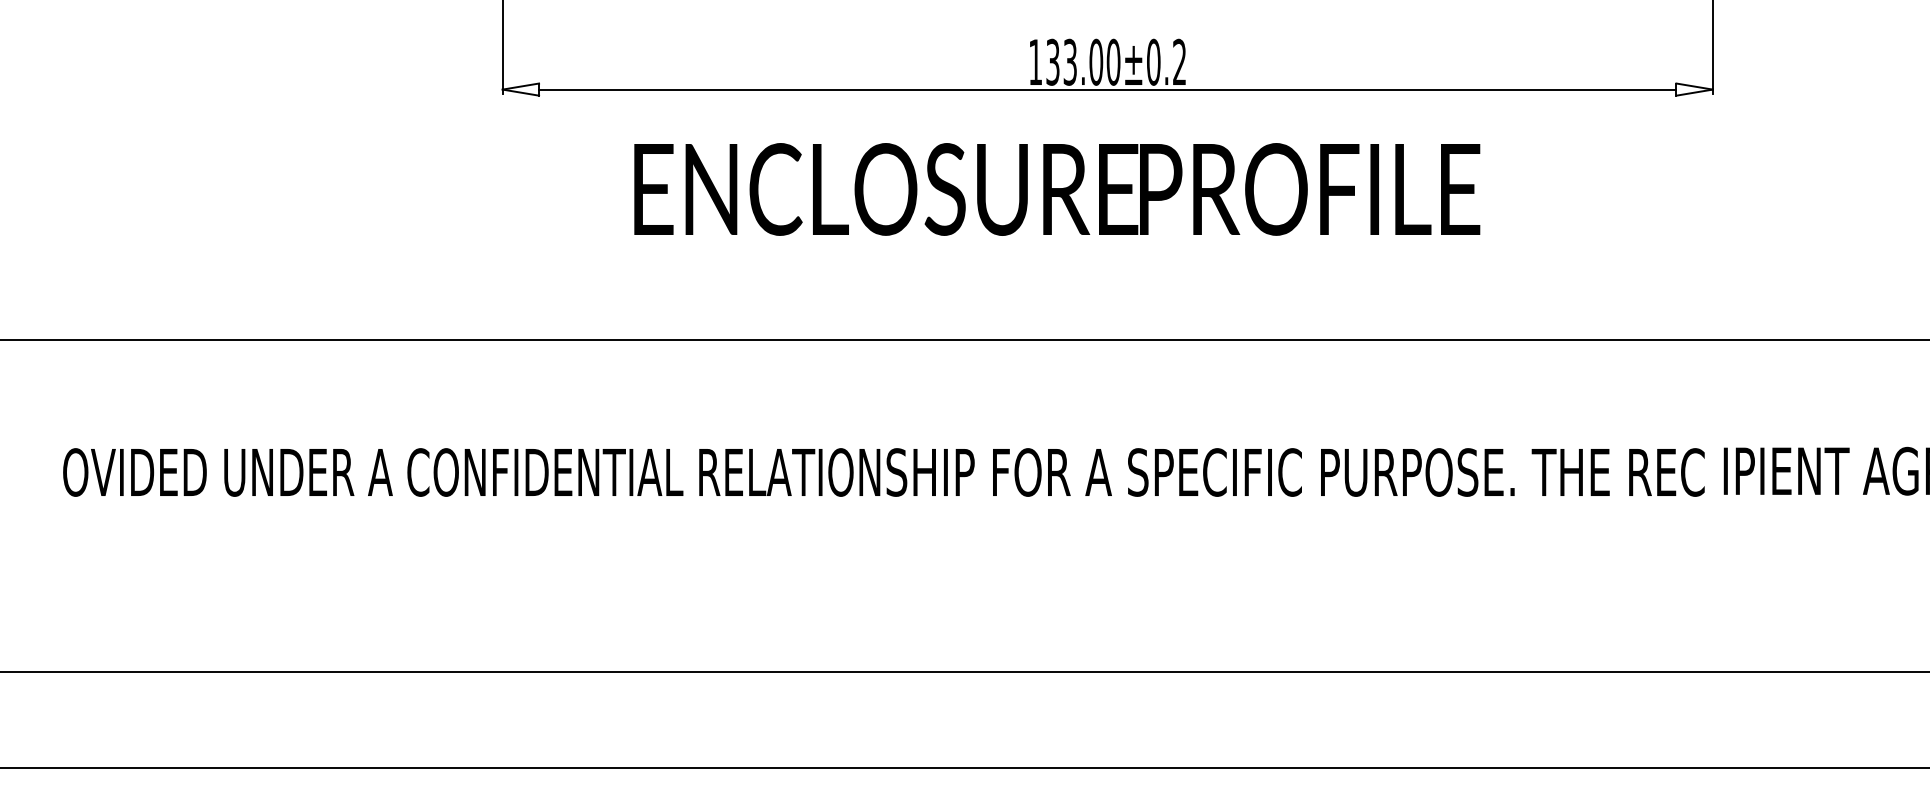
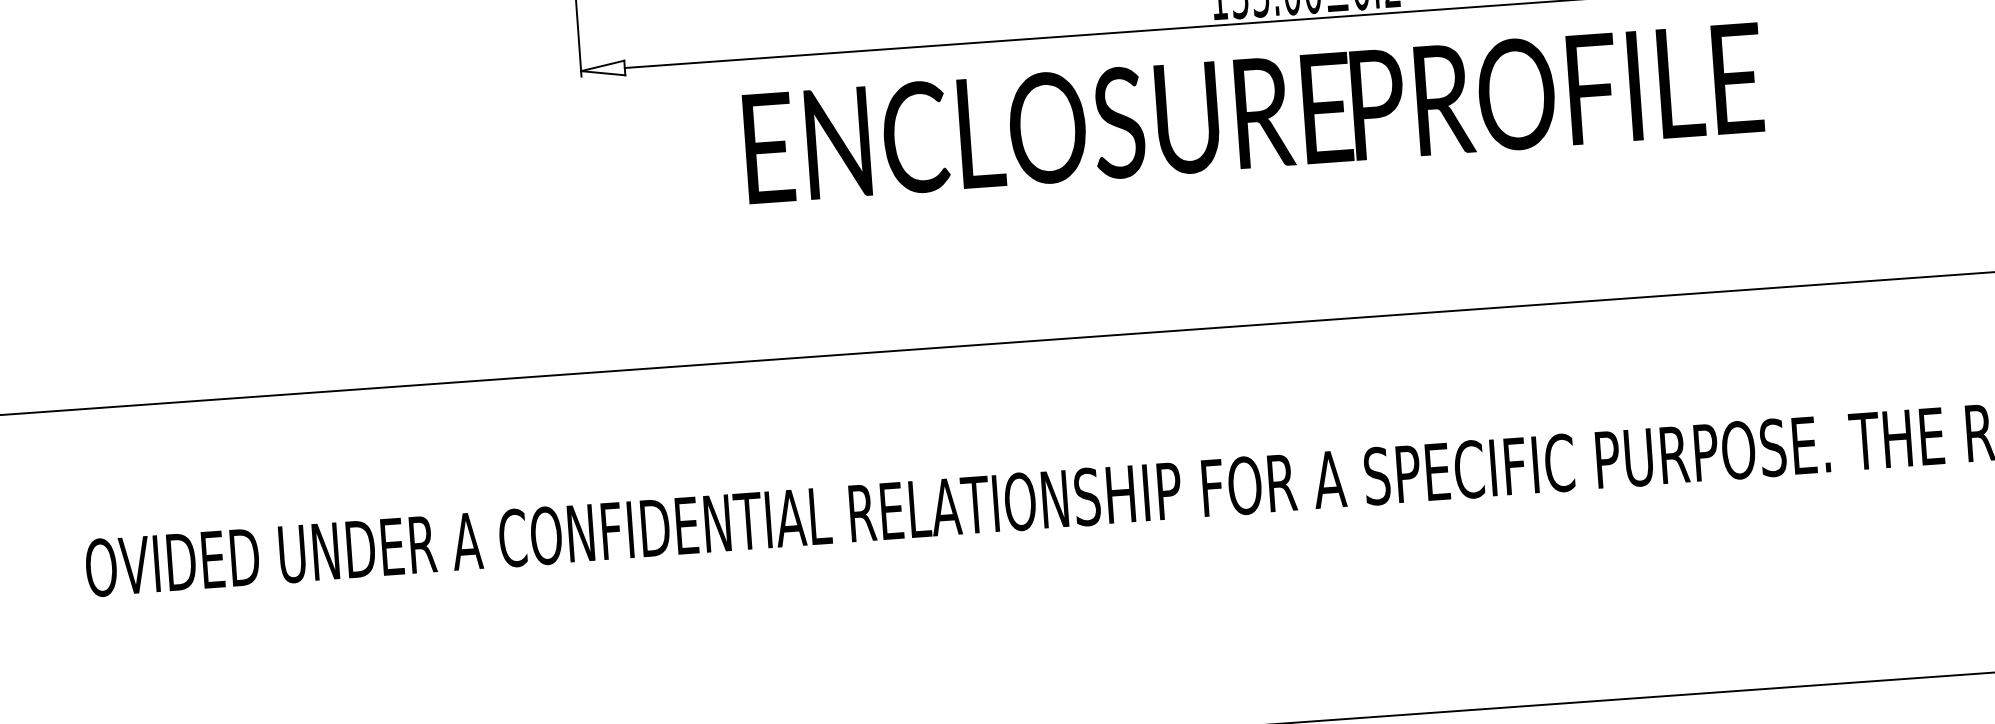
text: (1057, 189) -> (1253, 113), moved

